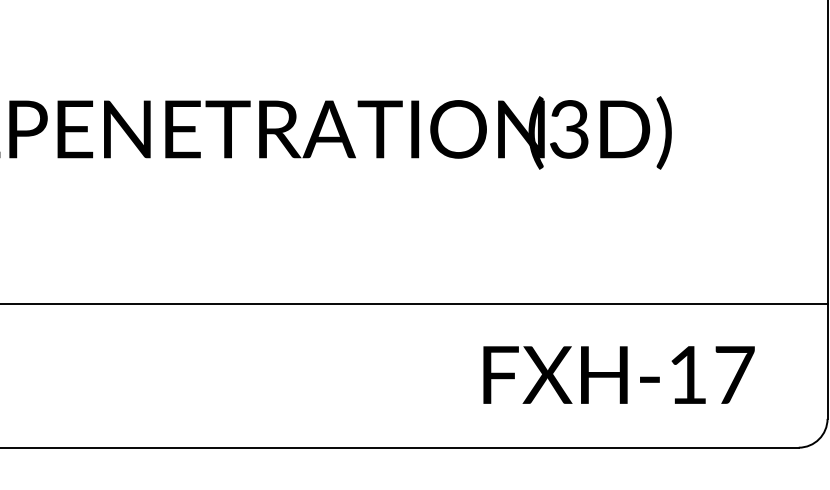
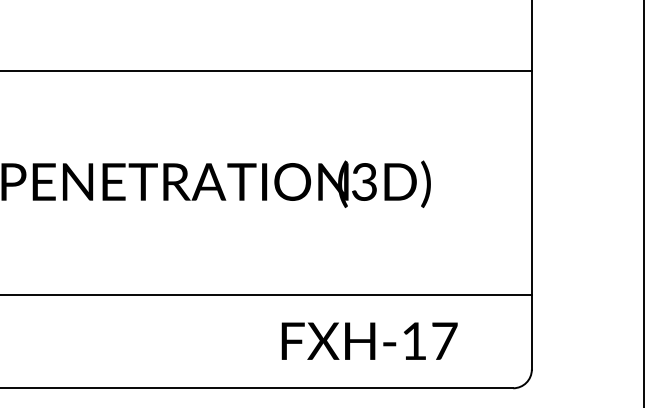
text: (618, 373) -> (369, 340), moved

